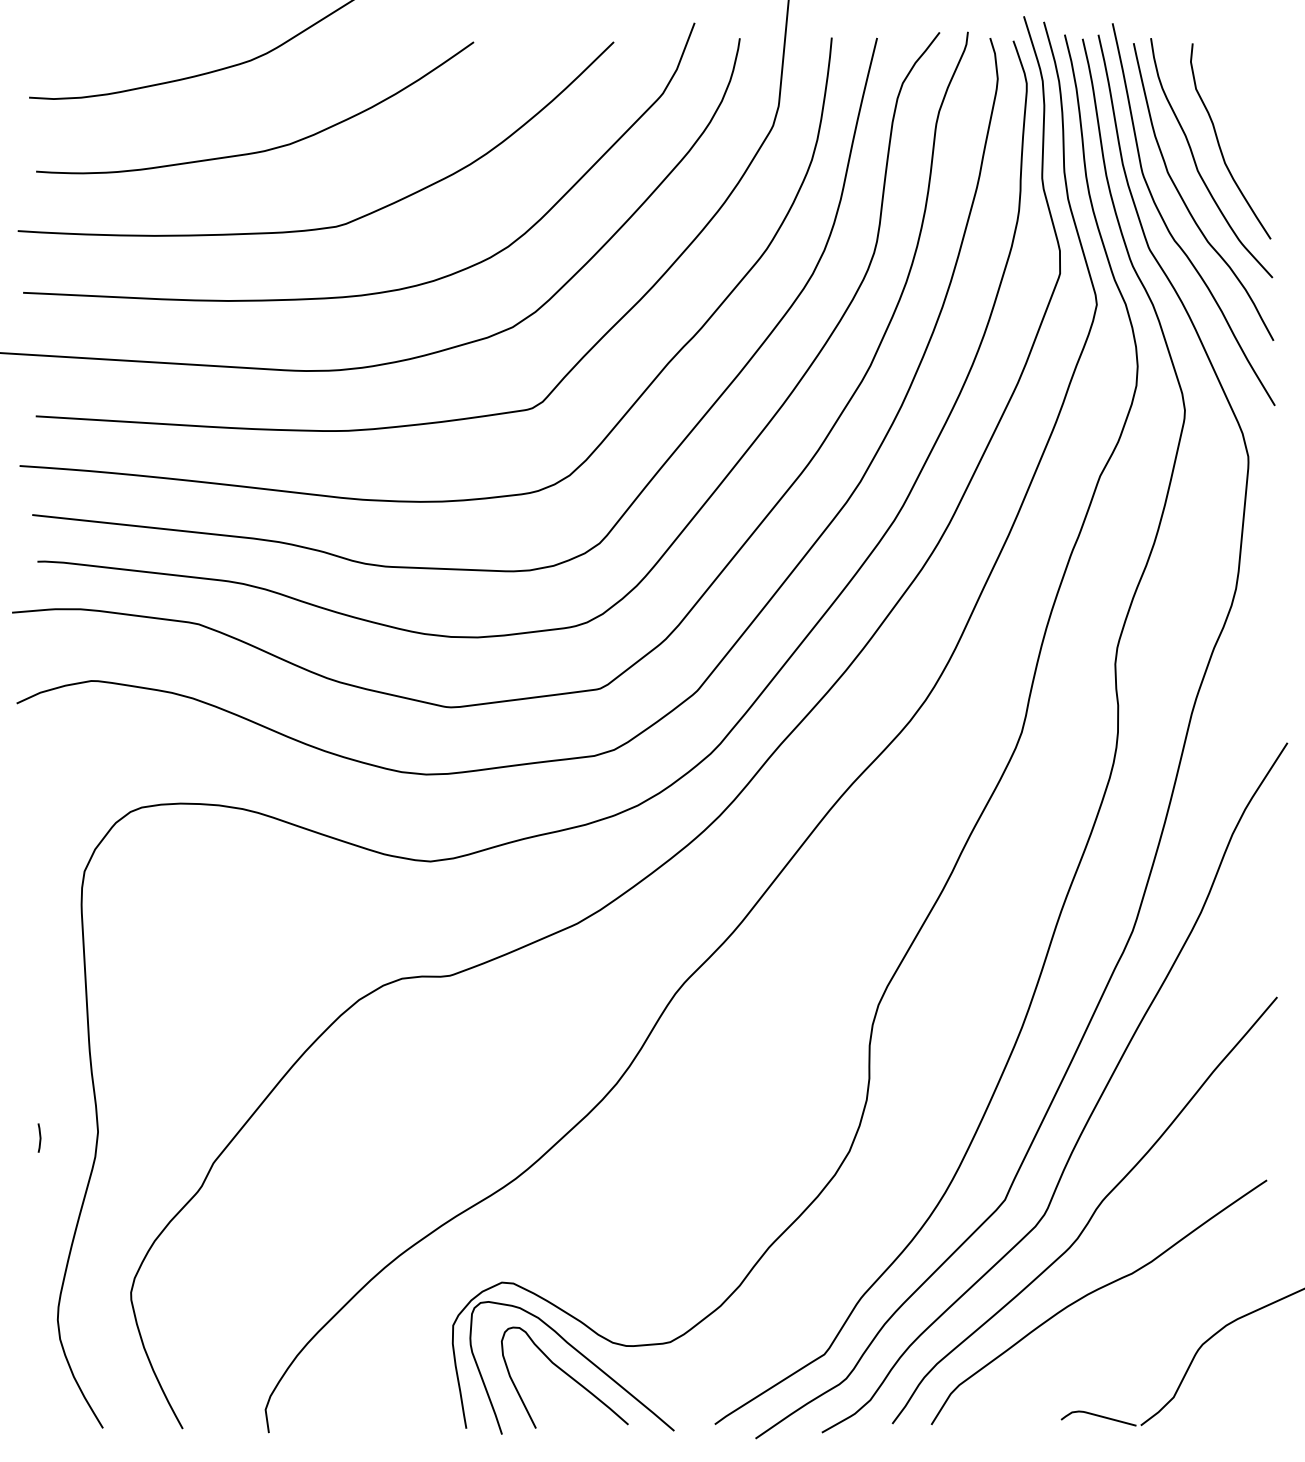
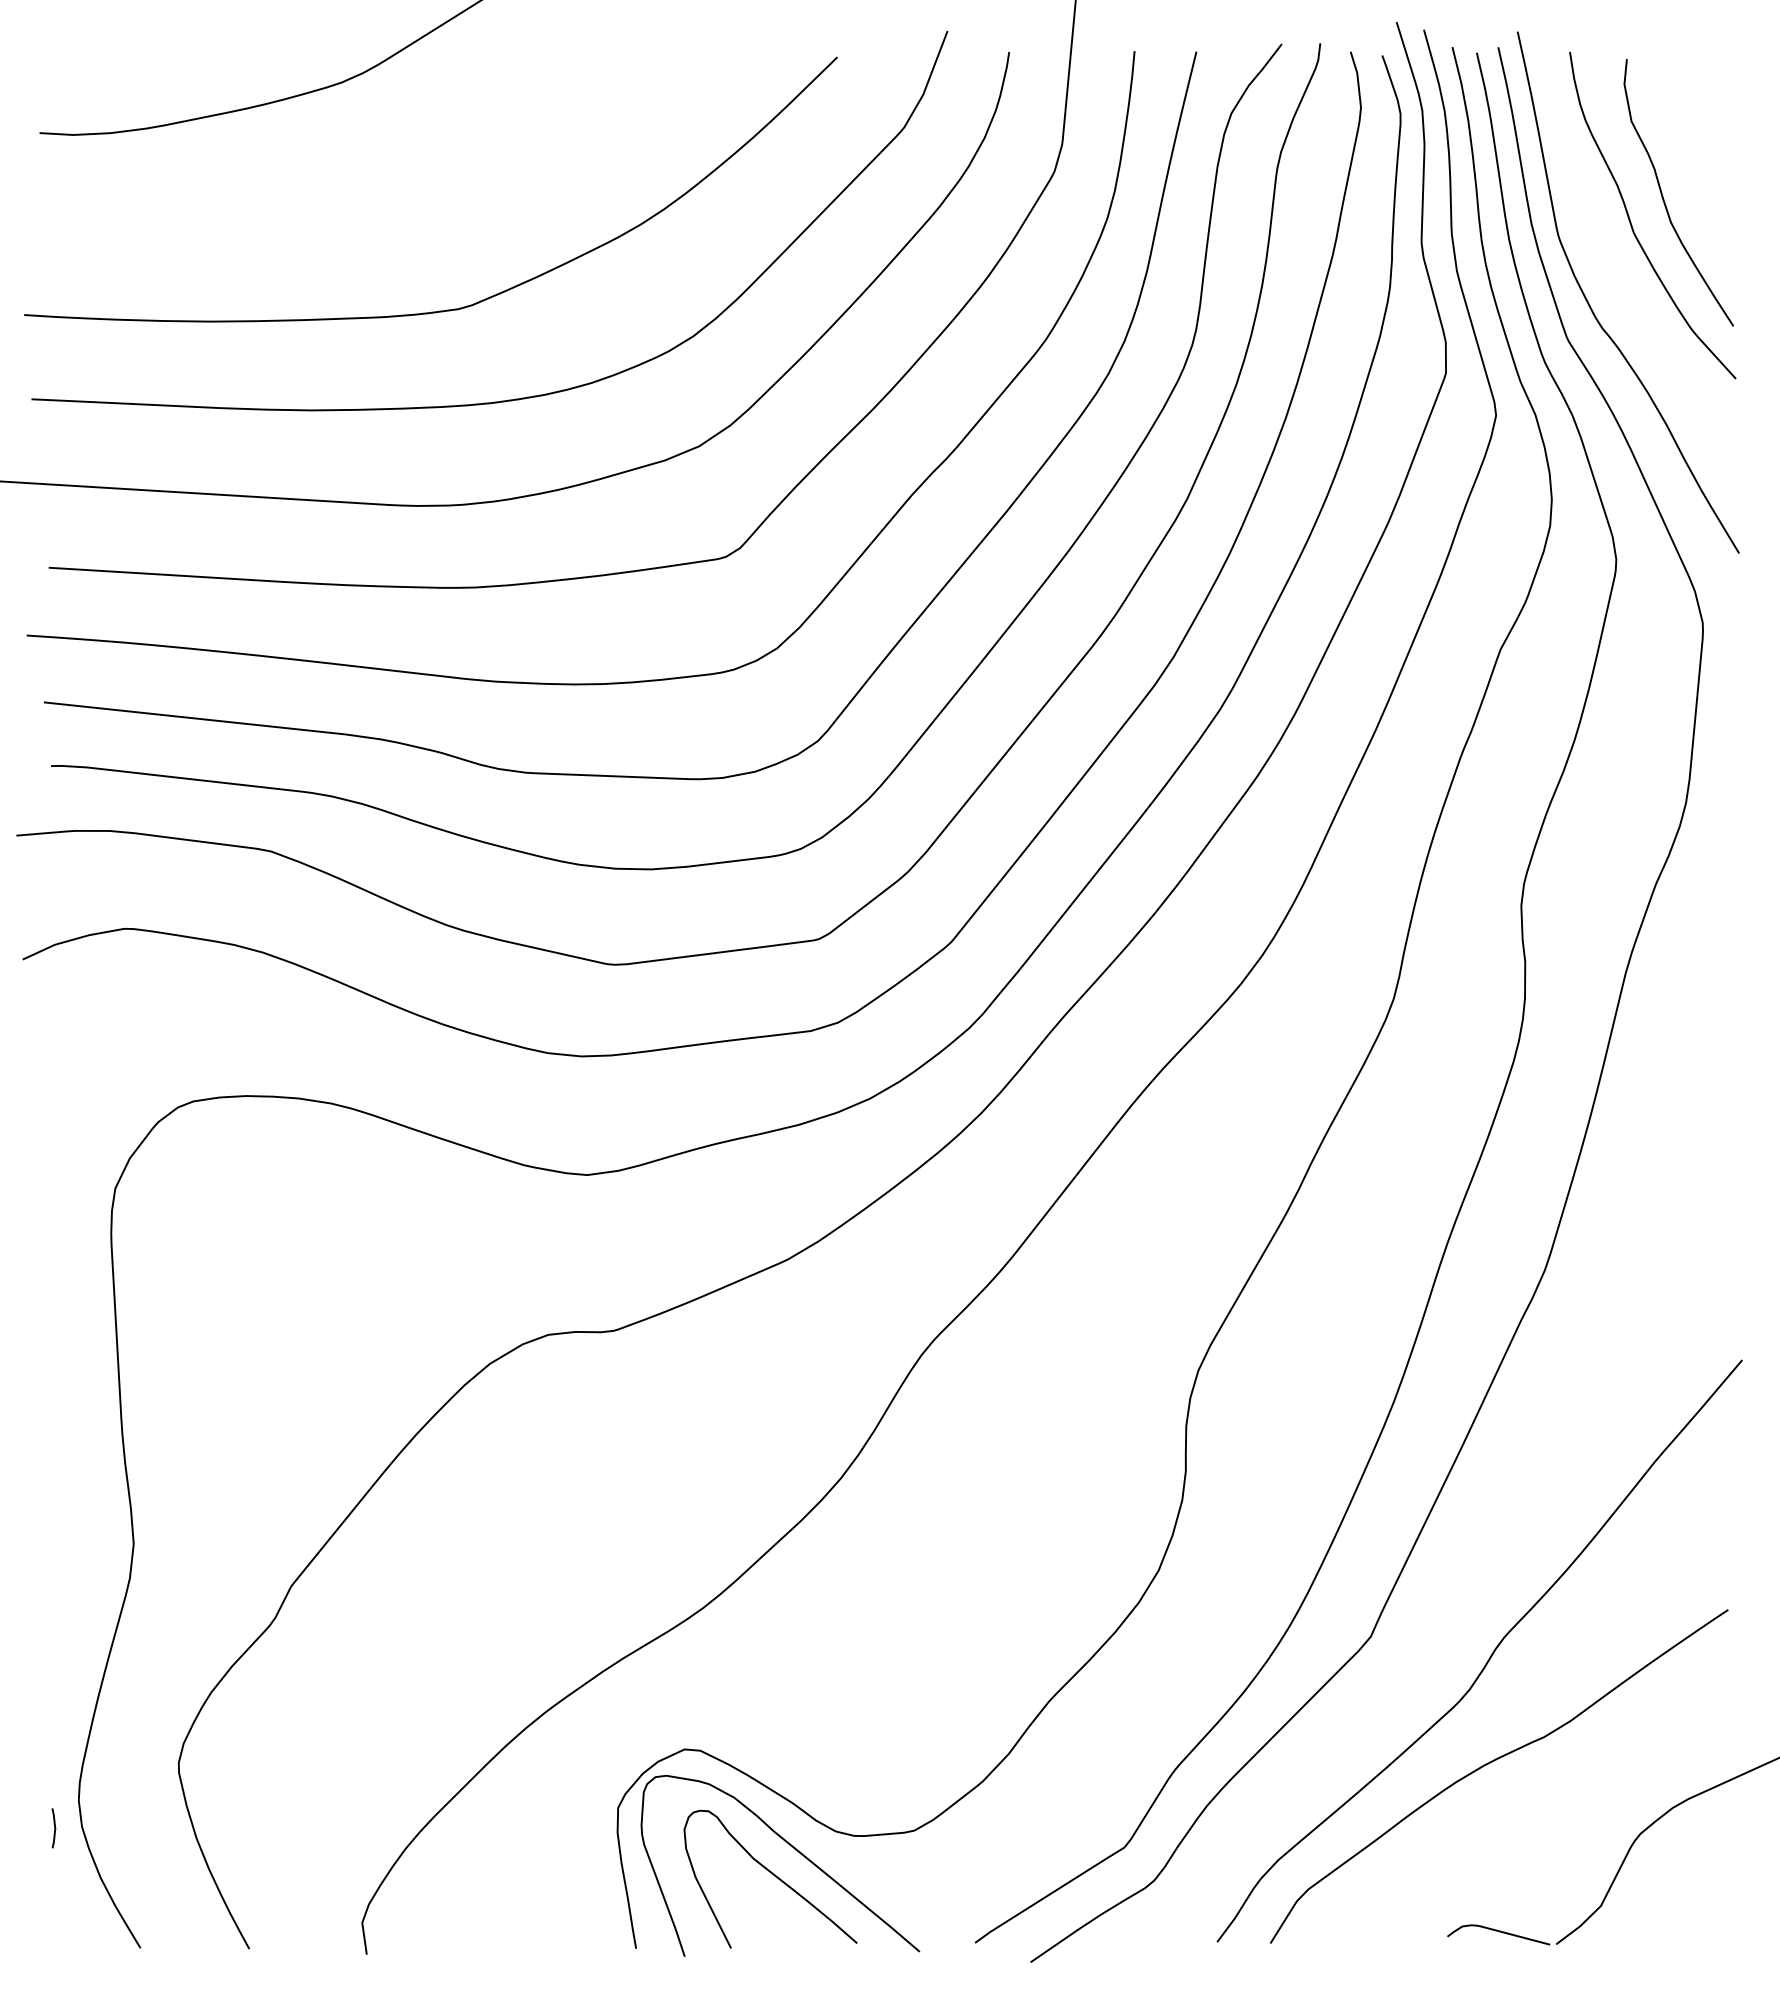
curve: (265, 150) -> (361, 204), removed
curve: (1184, 201) -> (1615, 274), removed
curve: (1094, 1107) -> (1492, 1510), removed
line: (39, 1138) -> (54, 1828), moved

